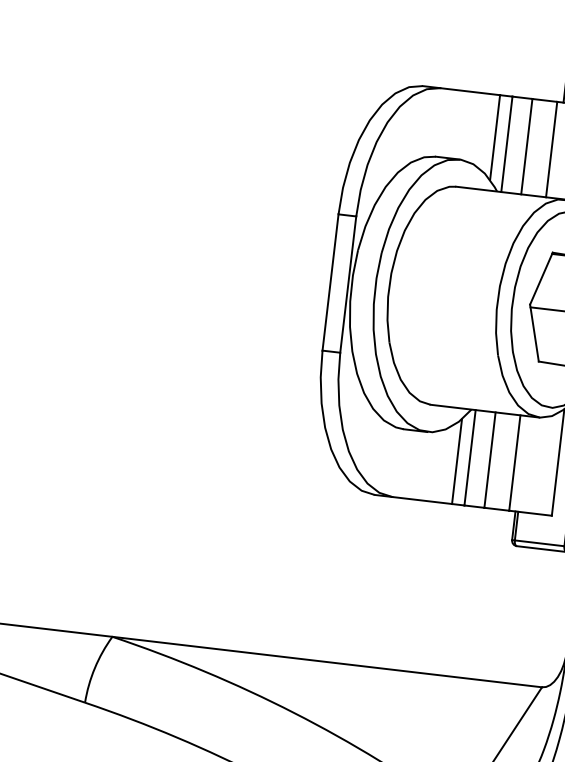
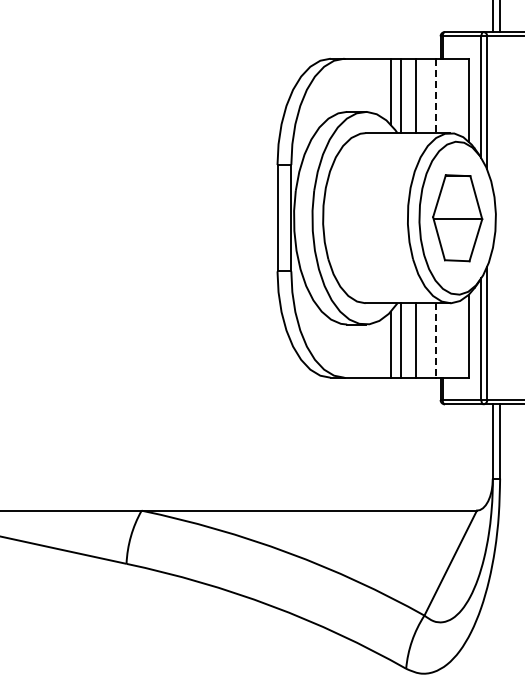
line: (551, 150) -> (435, 96), solid -> dashed
line: (514, 464) -> (435, 341), solid -> dashed

